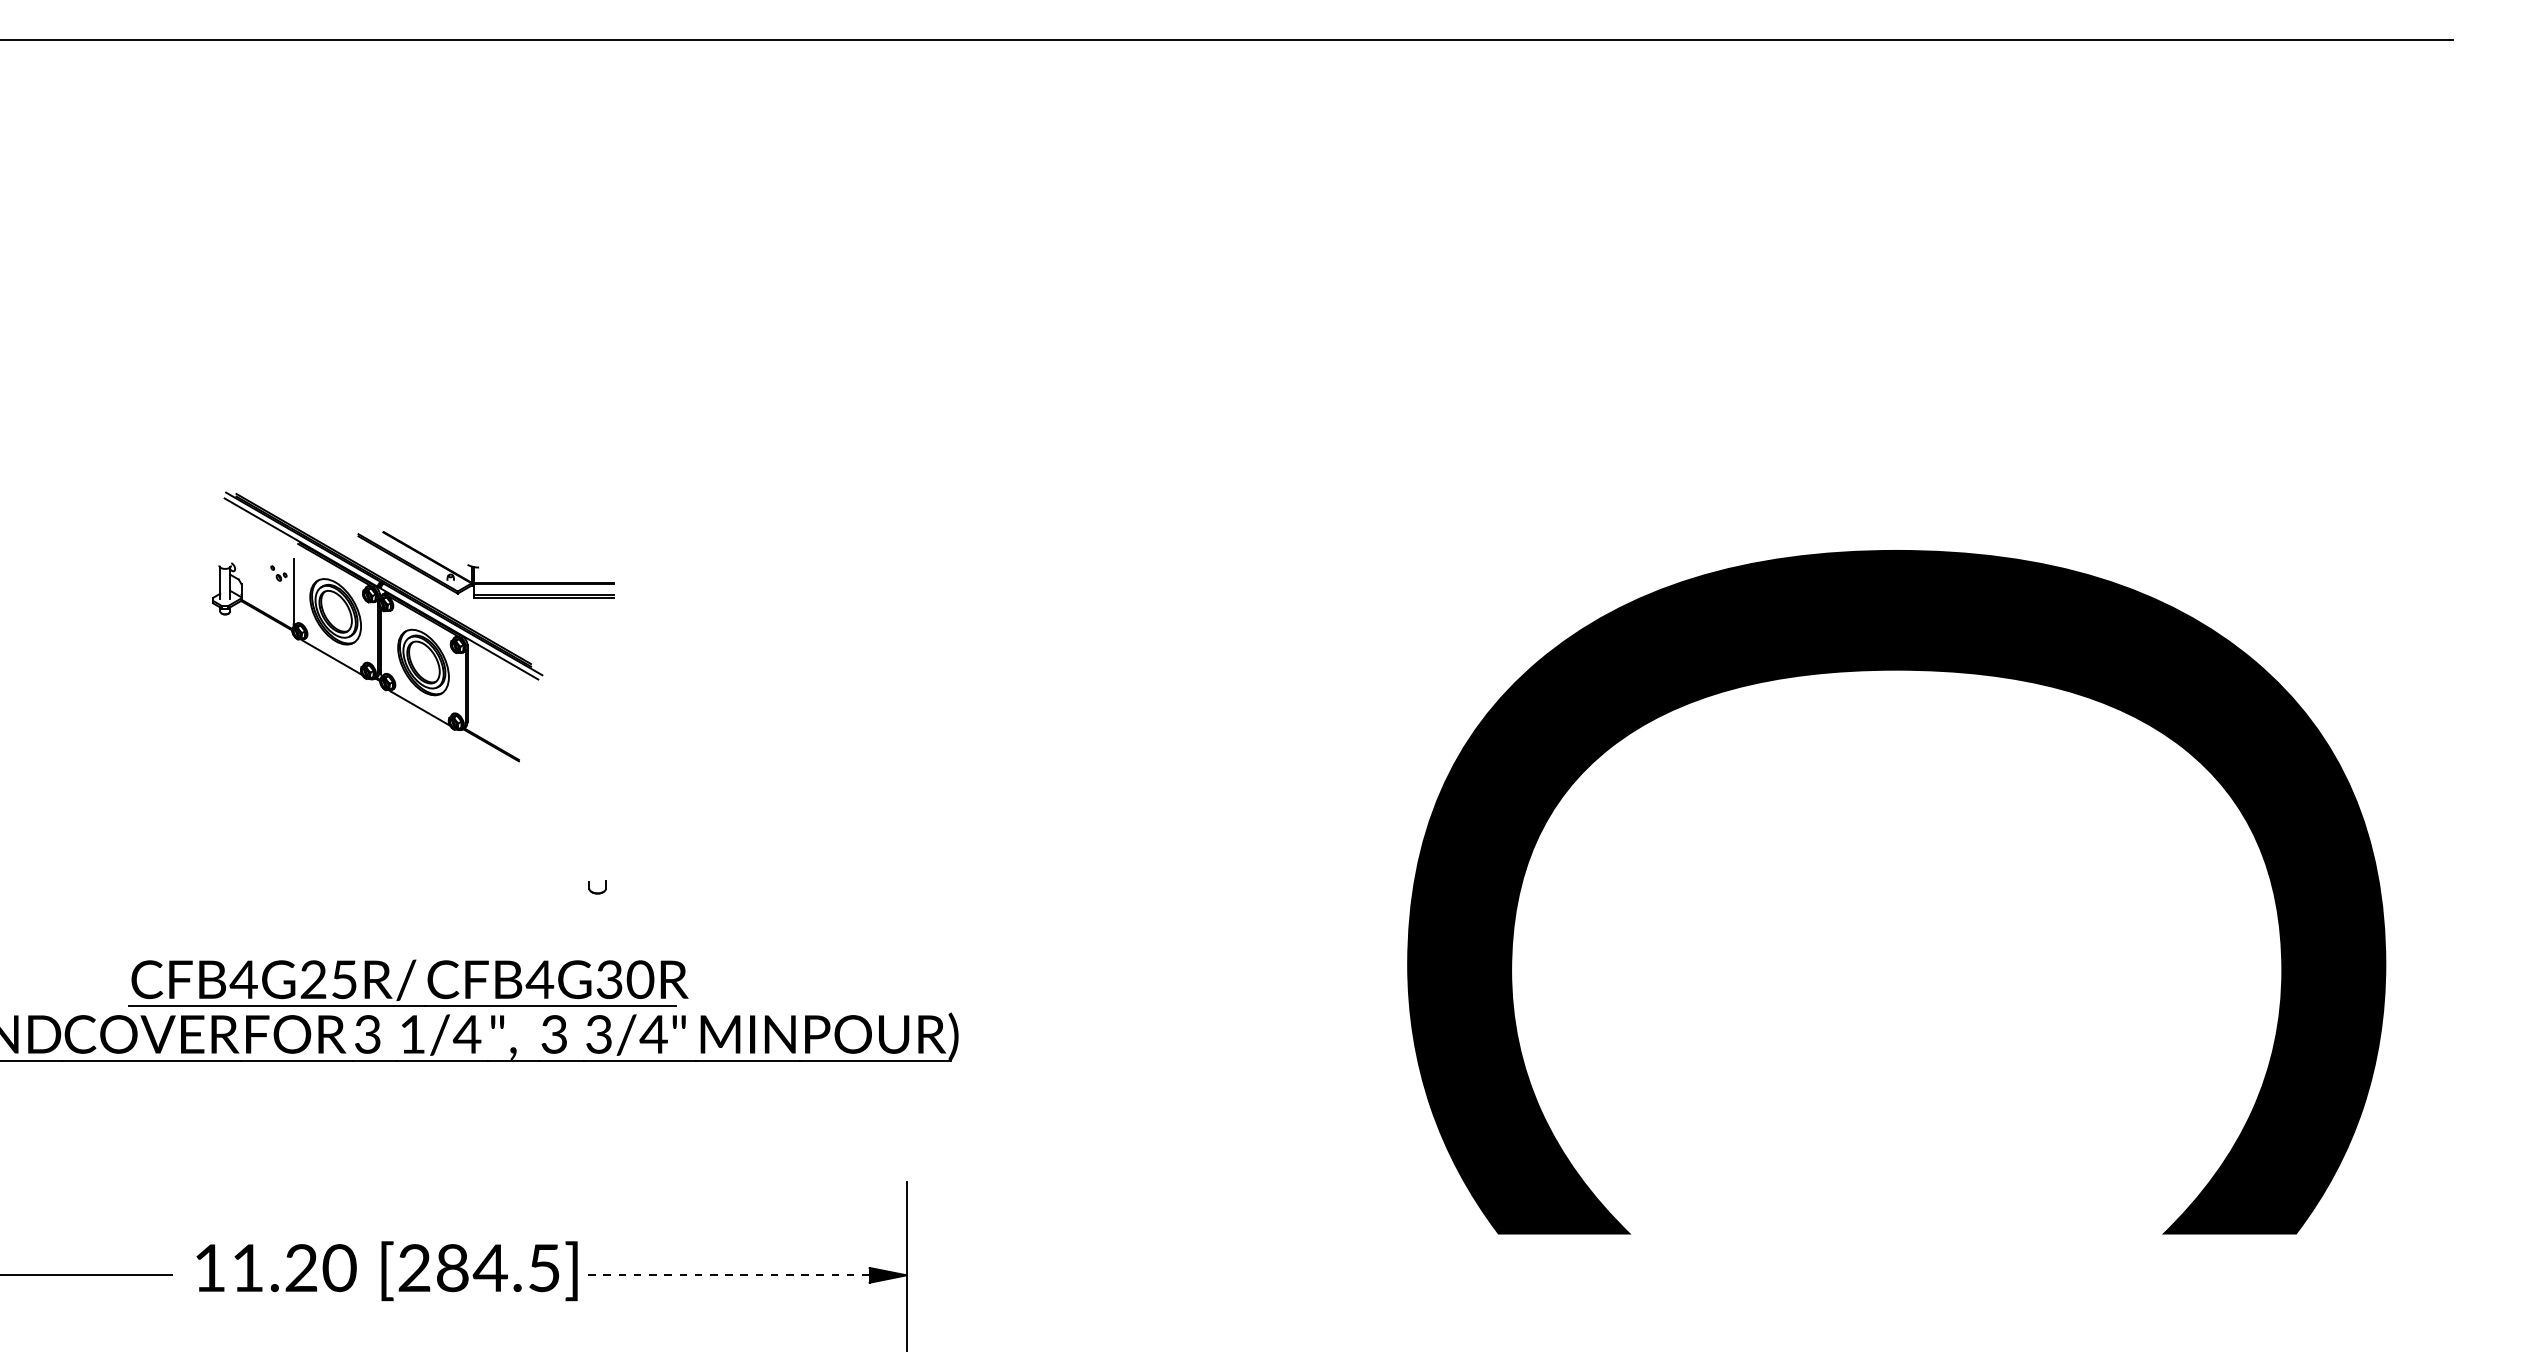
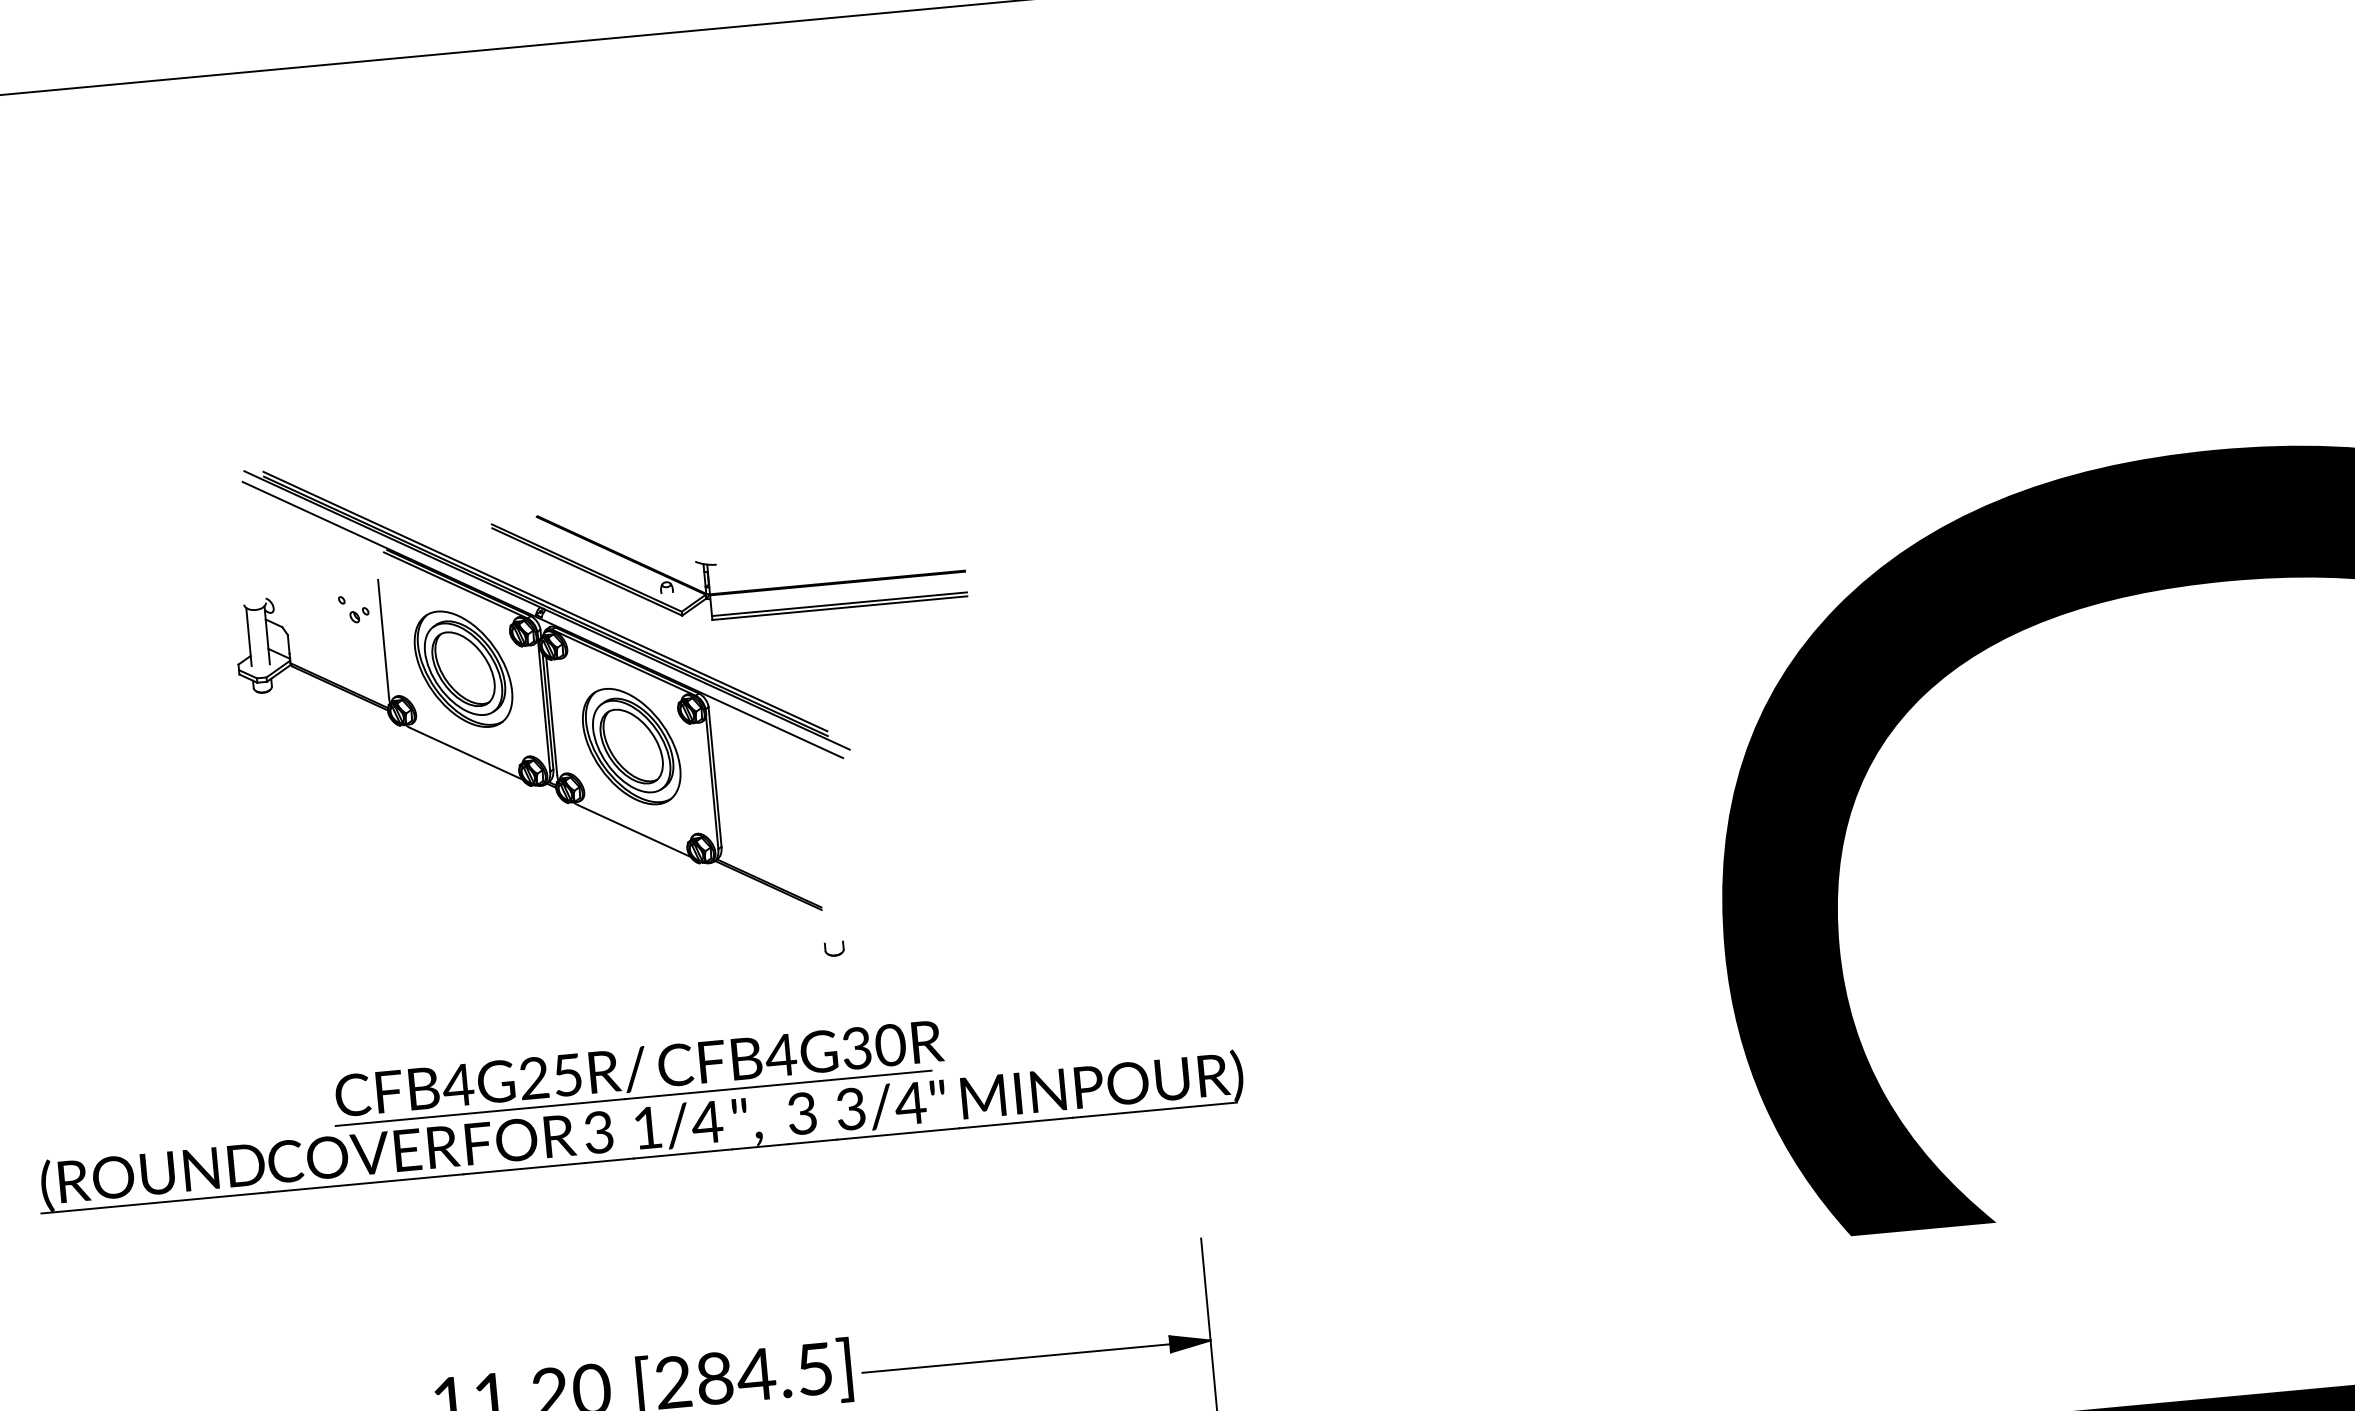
part: (413, 626) -> (607, 683), size x1.67
line: (727, 1275) -> (1015, 1358), dashed -> solid

